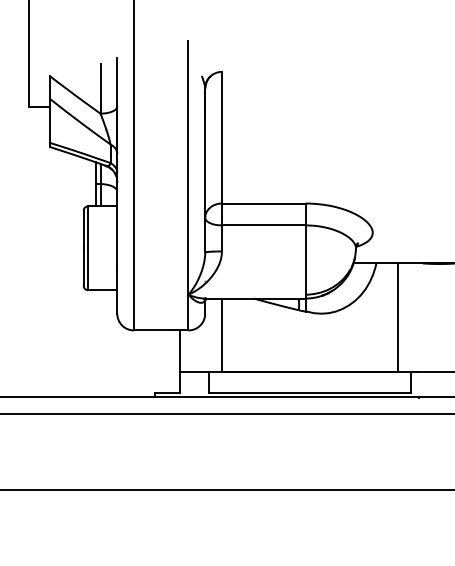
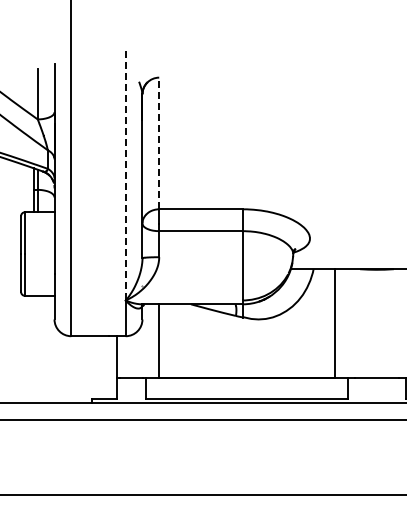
line: (221, 138) -> (158, 144), solid -> dashed
line: (188, 167) -> (125, 173), solid -> dashed

